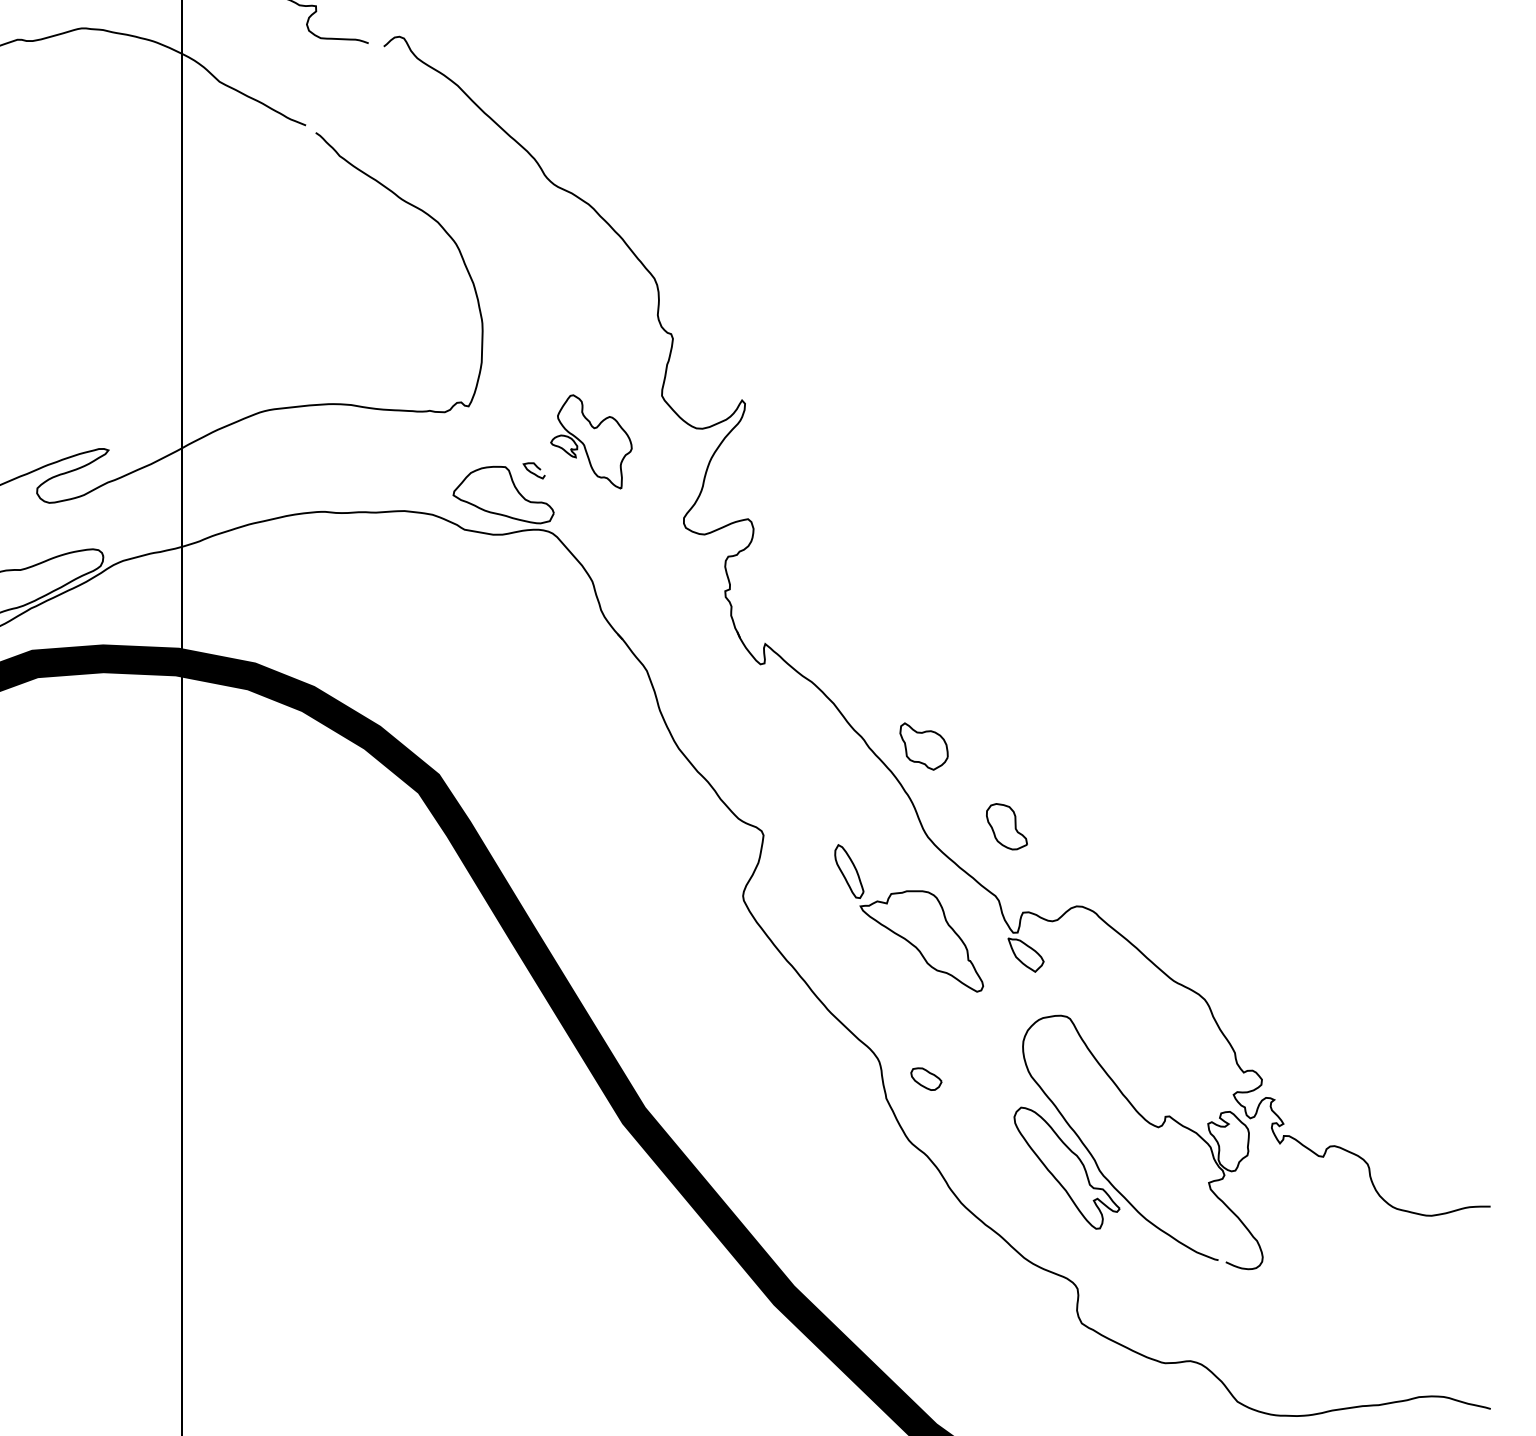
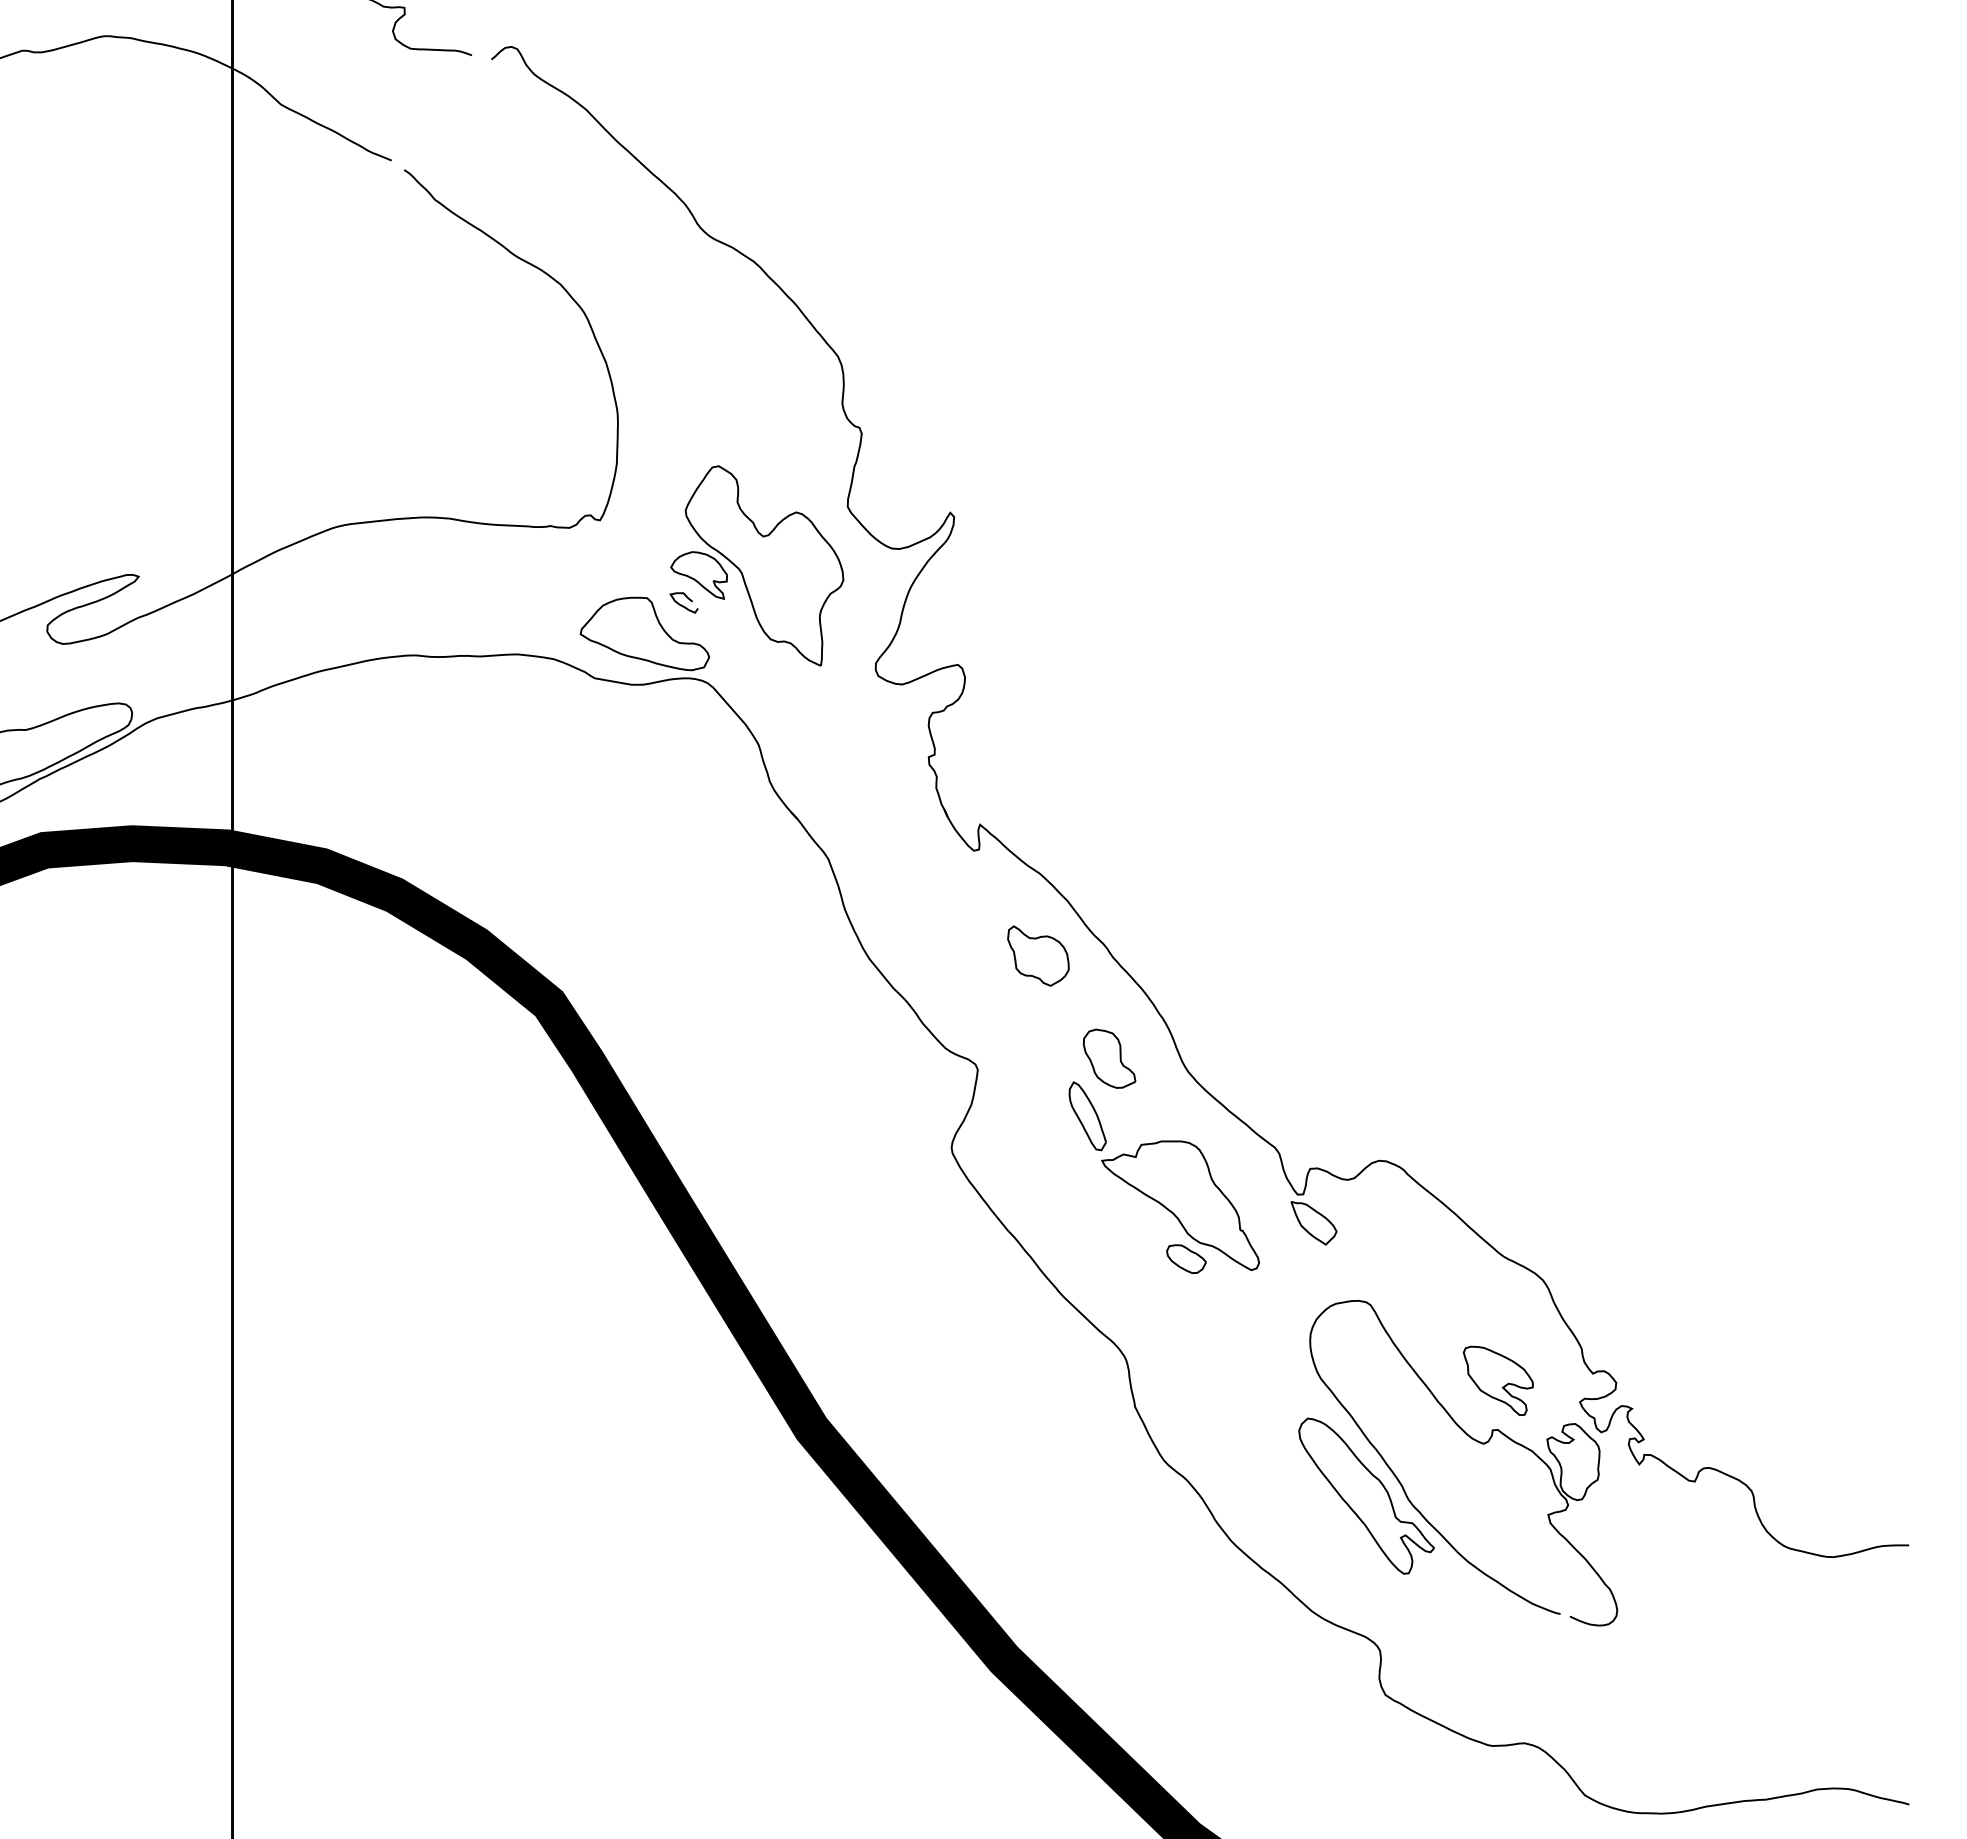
part: (591, 441) -> (757, 565), size x1.67
part: (924, 746) -> (1038, 955), moved
part: (1006, 826) -> (1109, 1058), moved
part: (1169, 1077) -> (1497, 1380), added
part: (926, 1078) -> (1186, 1258), moved

